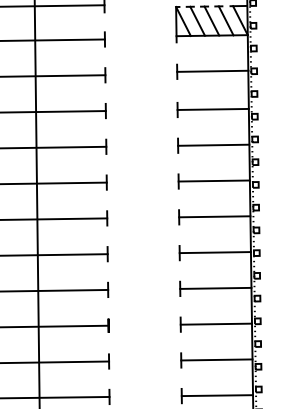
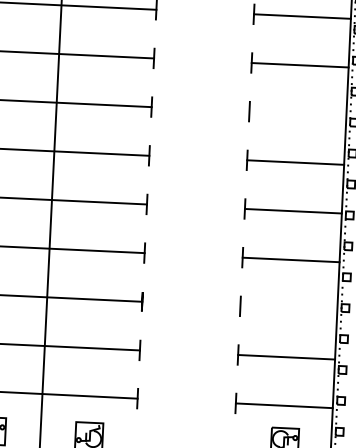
line: (213, 180) -> (296, 113), removed
line: (215, 323) -> (287, 307), removed

